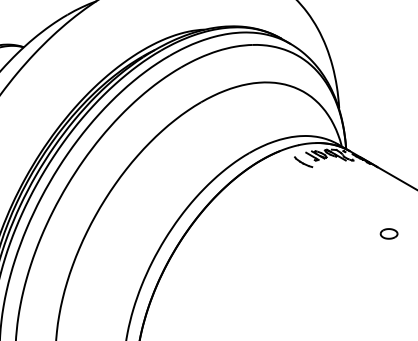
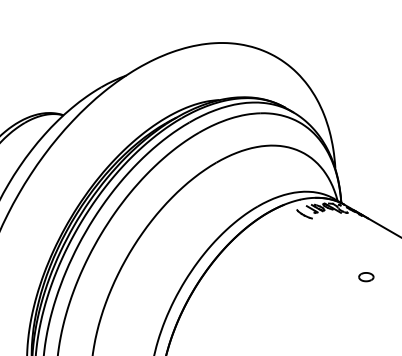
part: (389, 234) -> (366, 277), moved

